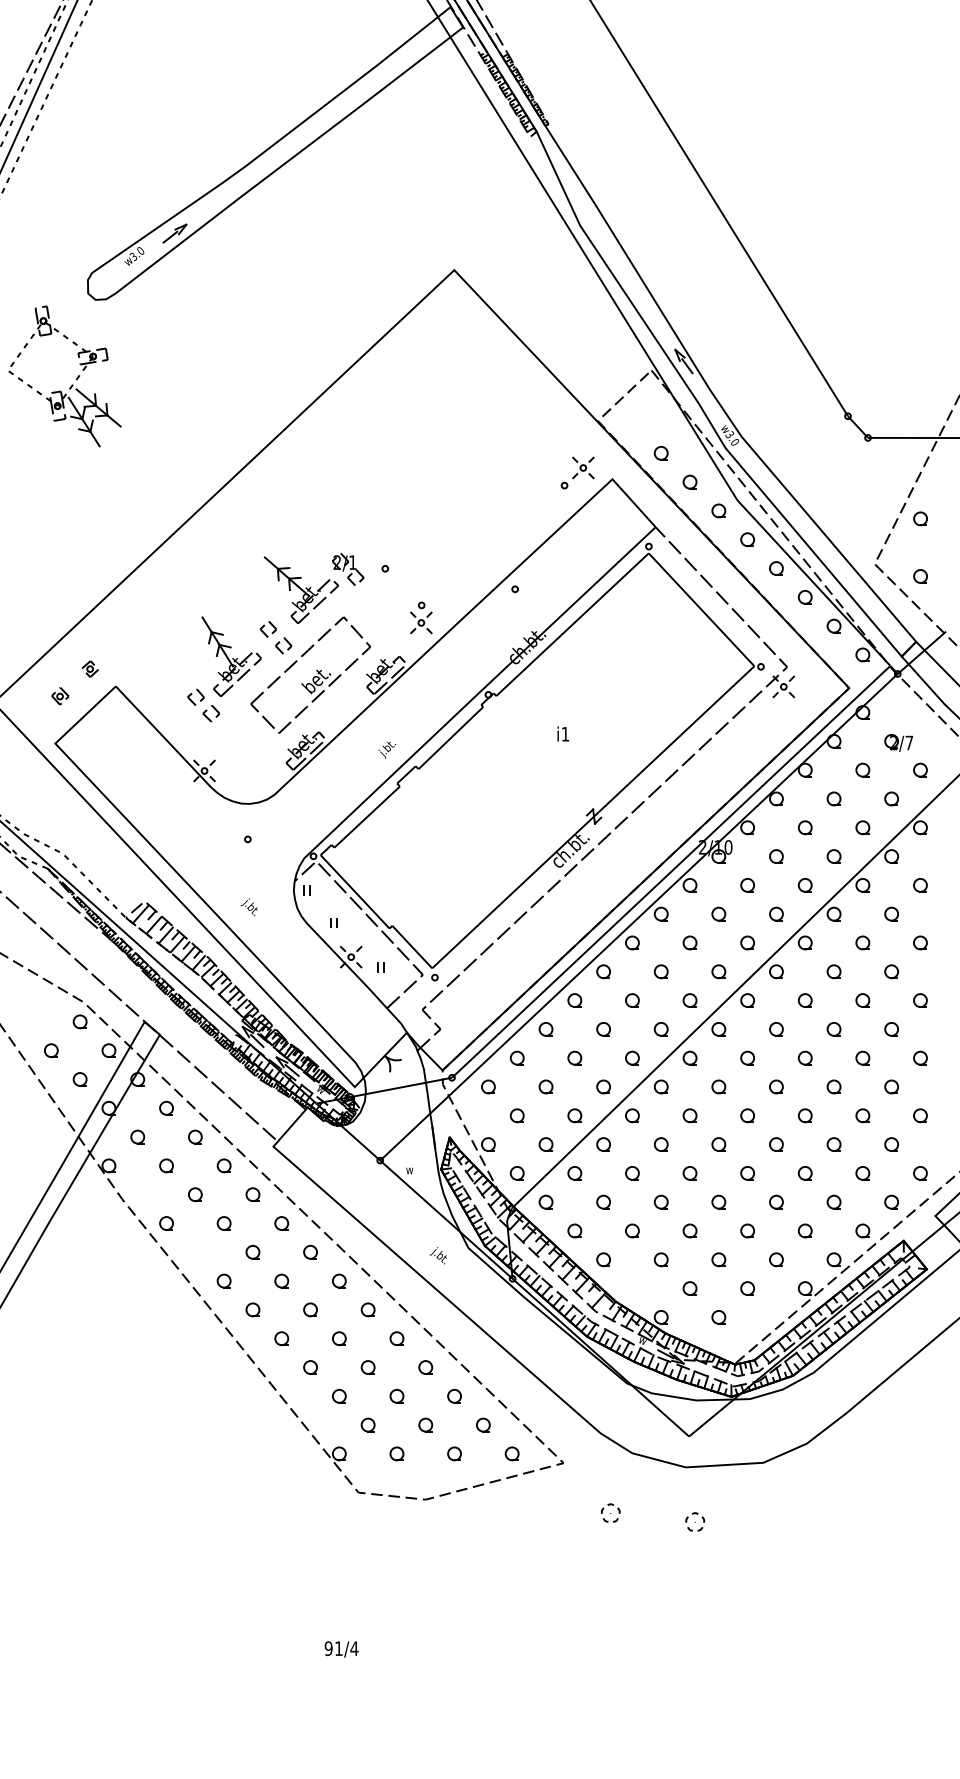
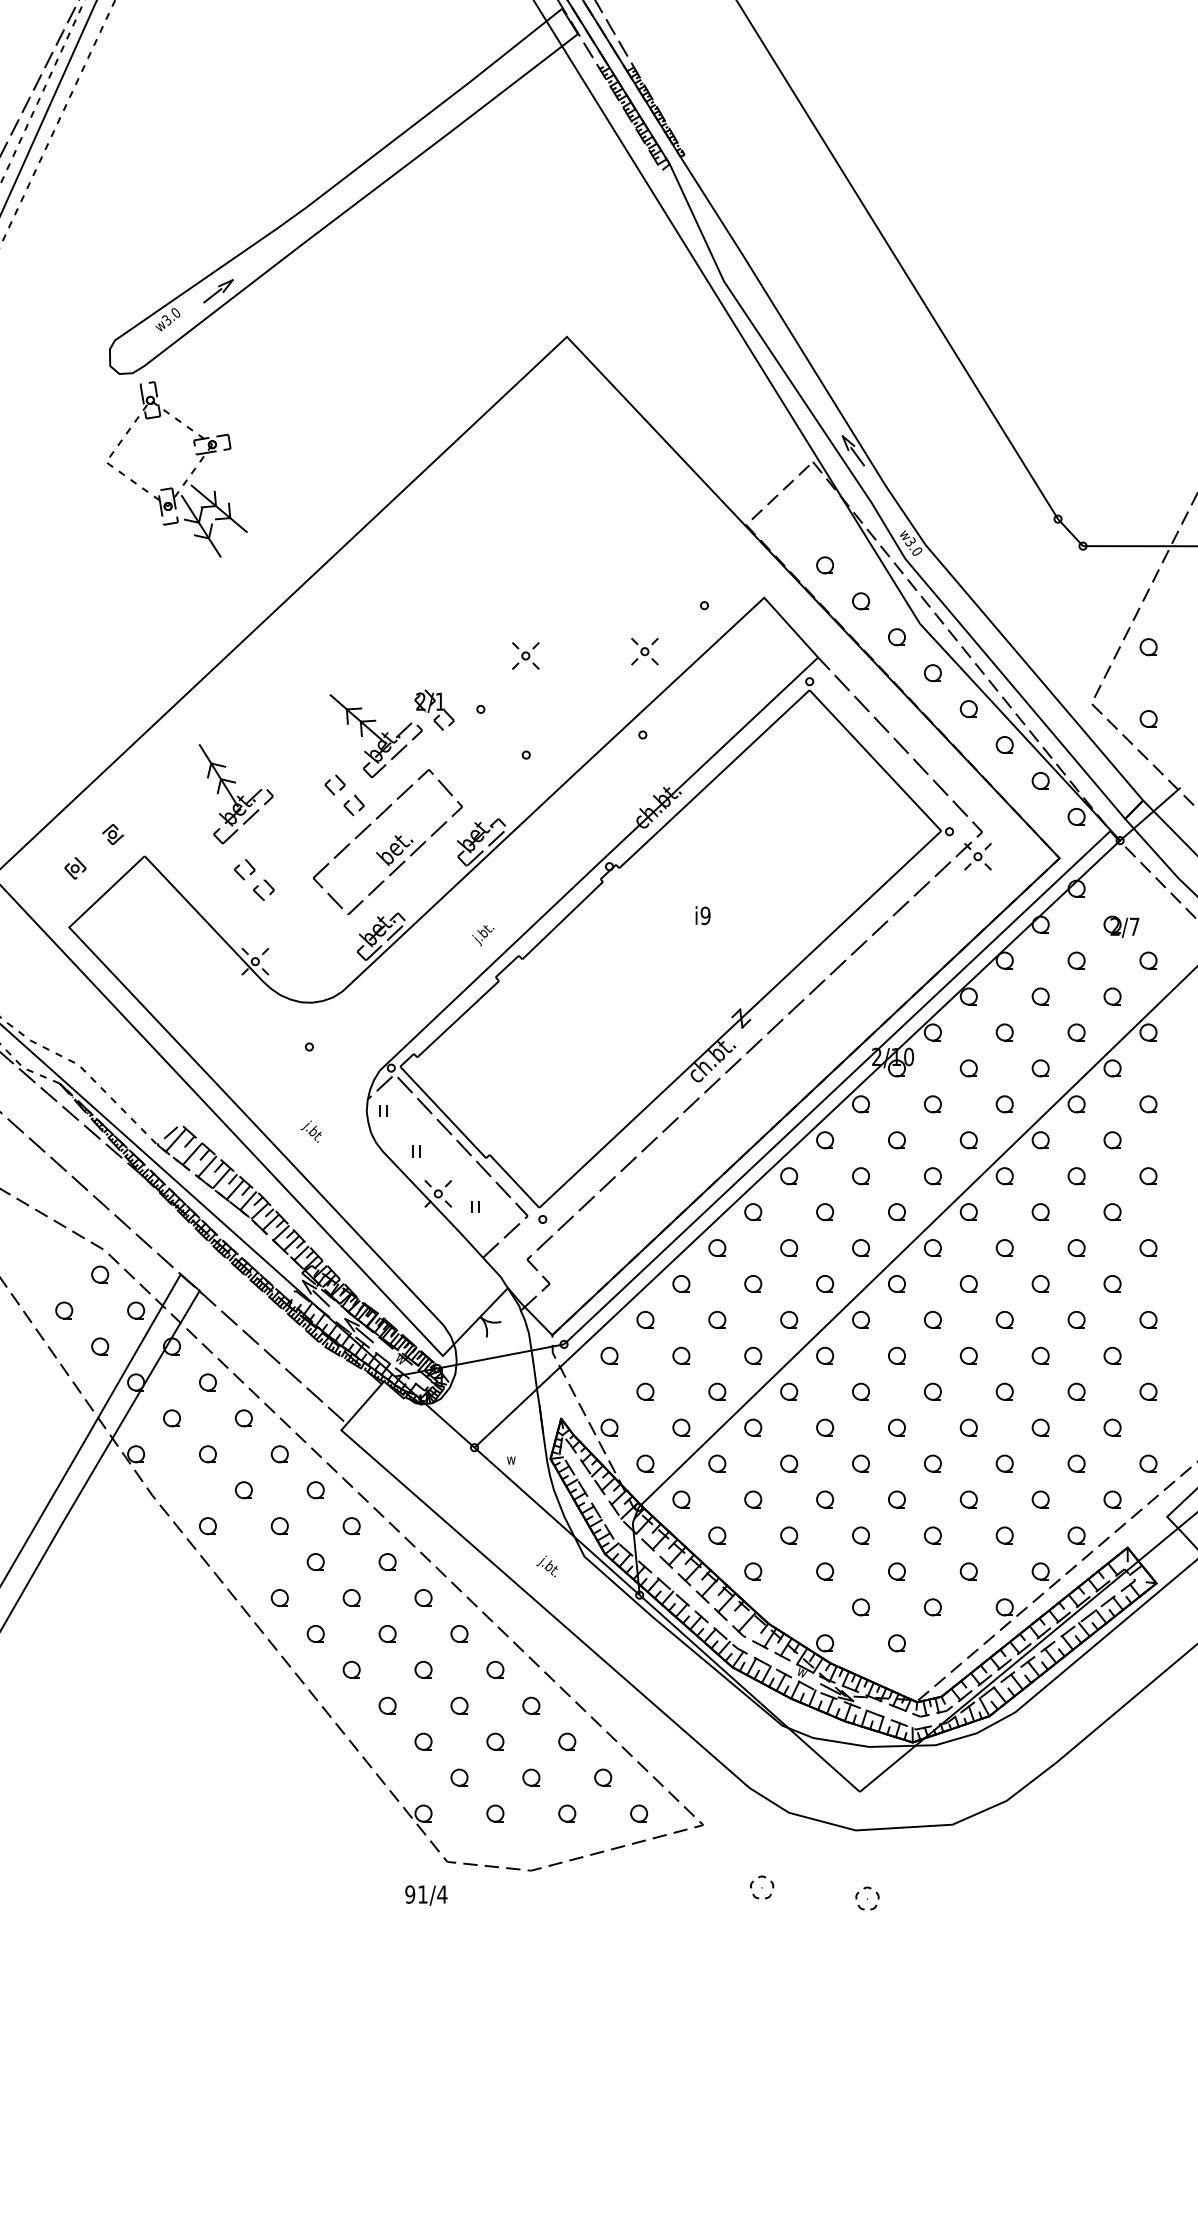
part: (72, 384) -> (186, 479), moved
part: (583, 467) -> (644, 651), moved
part: (421, 622) -> (525, 655), moved
part: (231, 657) -> (235, 794), moved
text: (565, 733) -> (705, 915), i1 -> i9
text: (341, 1649) -> (426, 1895), moved

